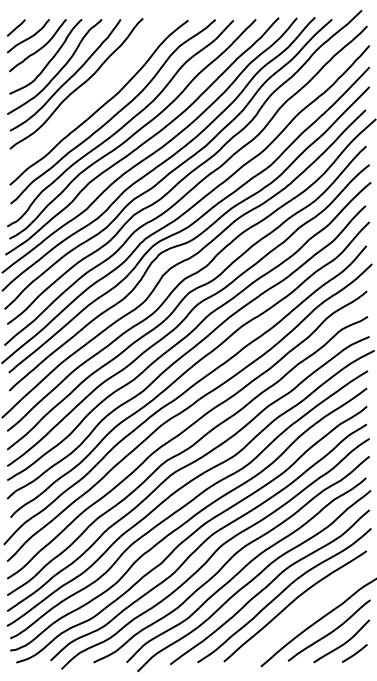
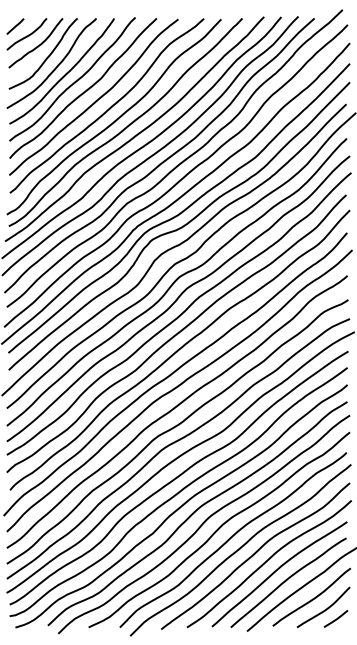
curve: (88, 96) -> (83, 91), added
curve: (302, 613) -> (286, 581), added

